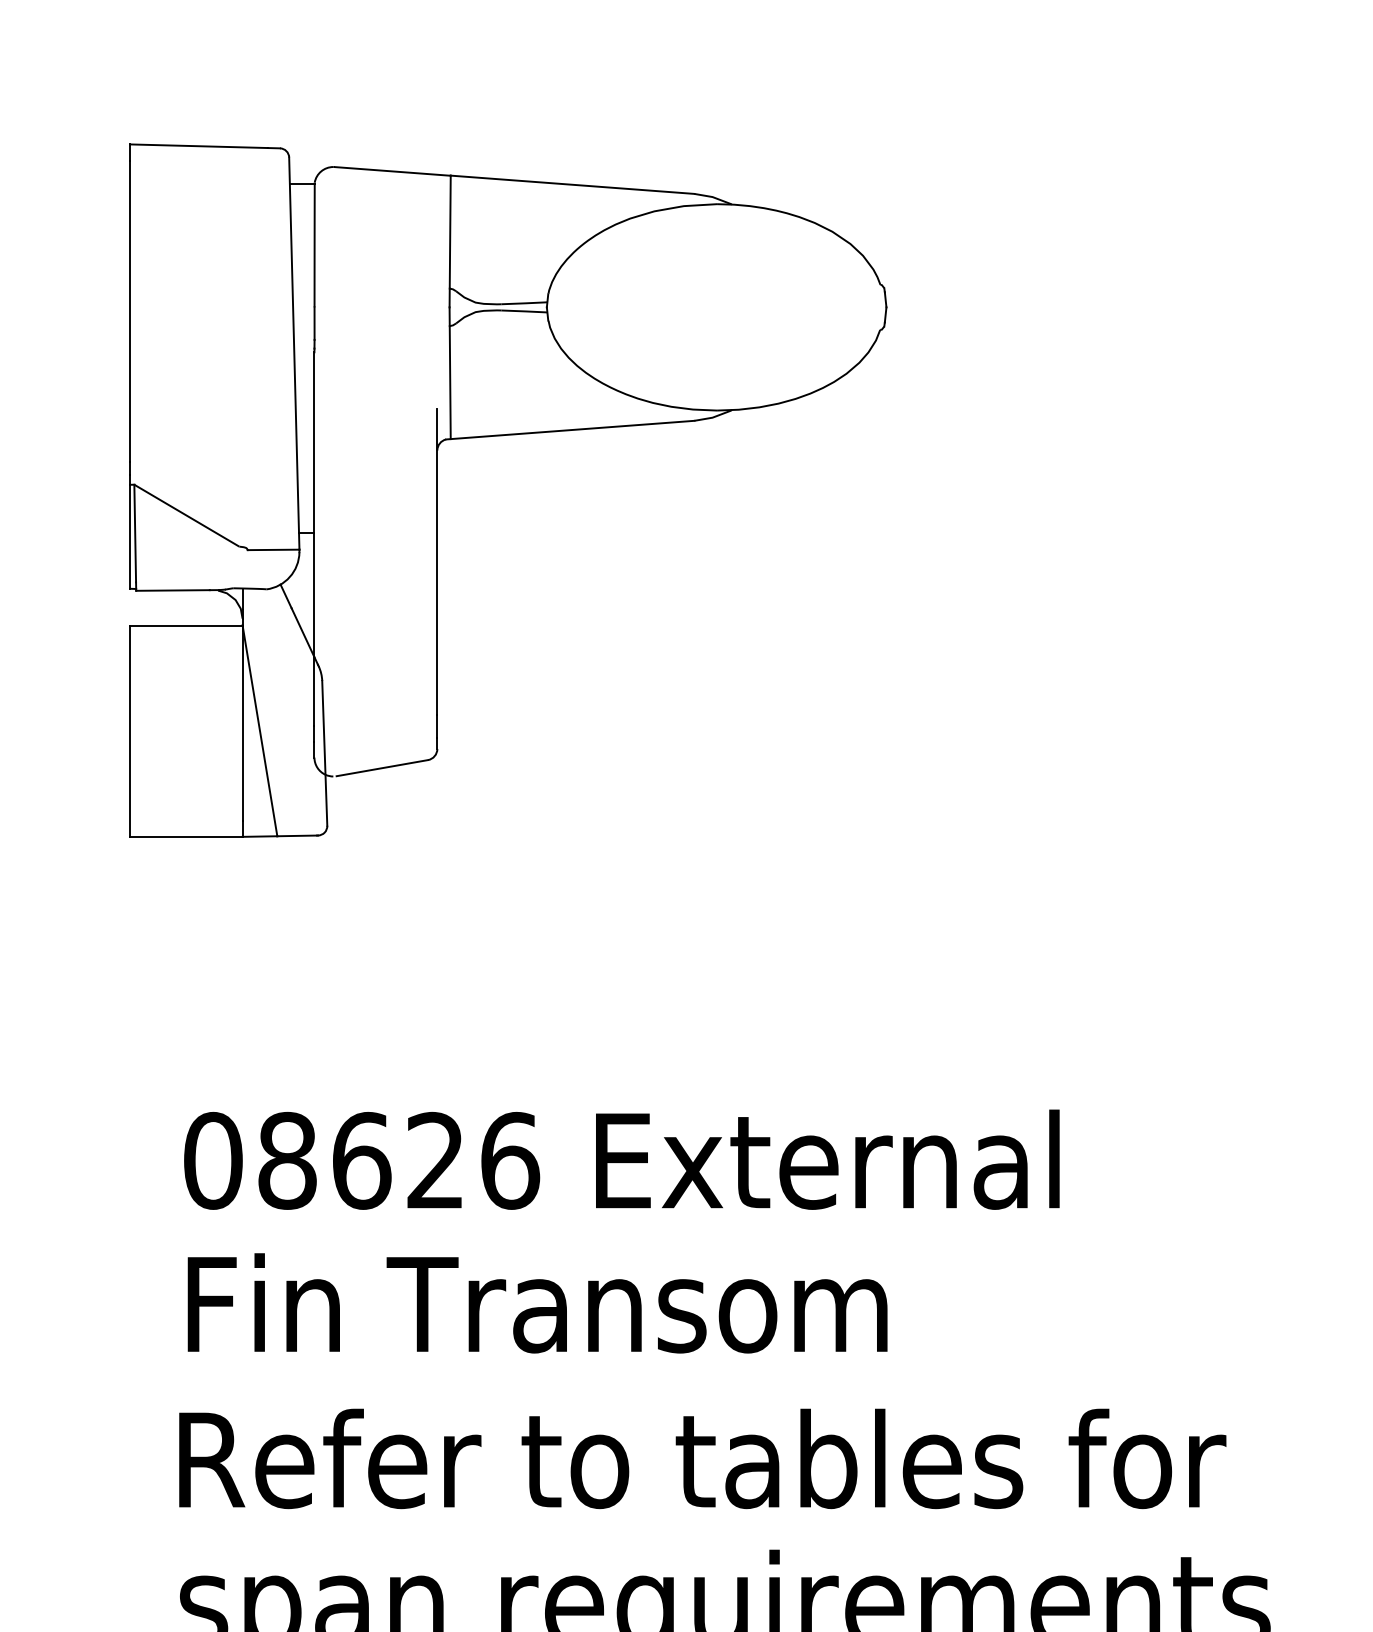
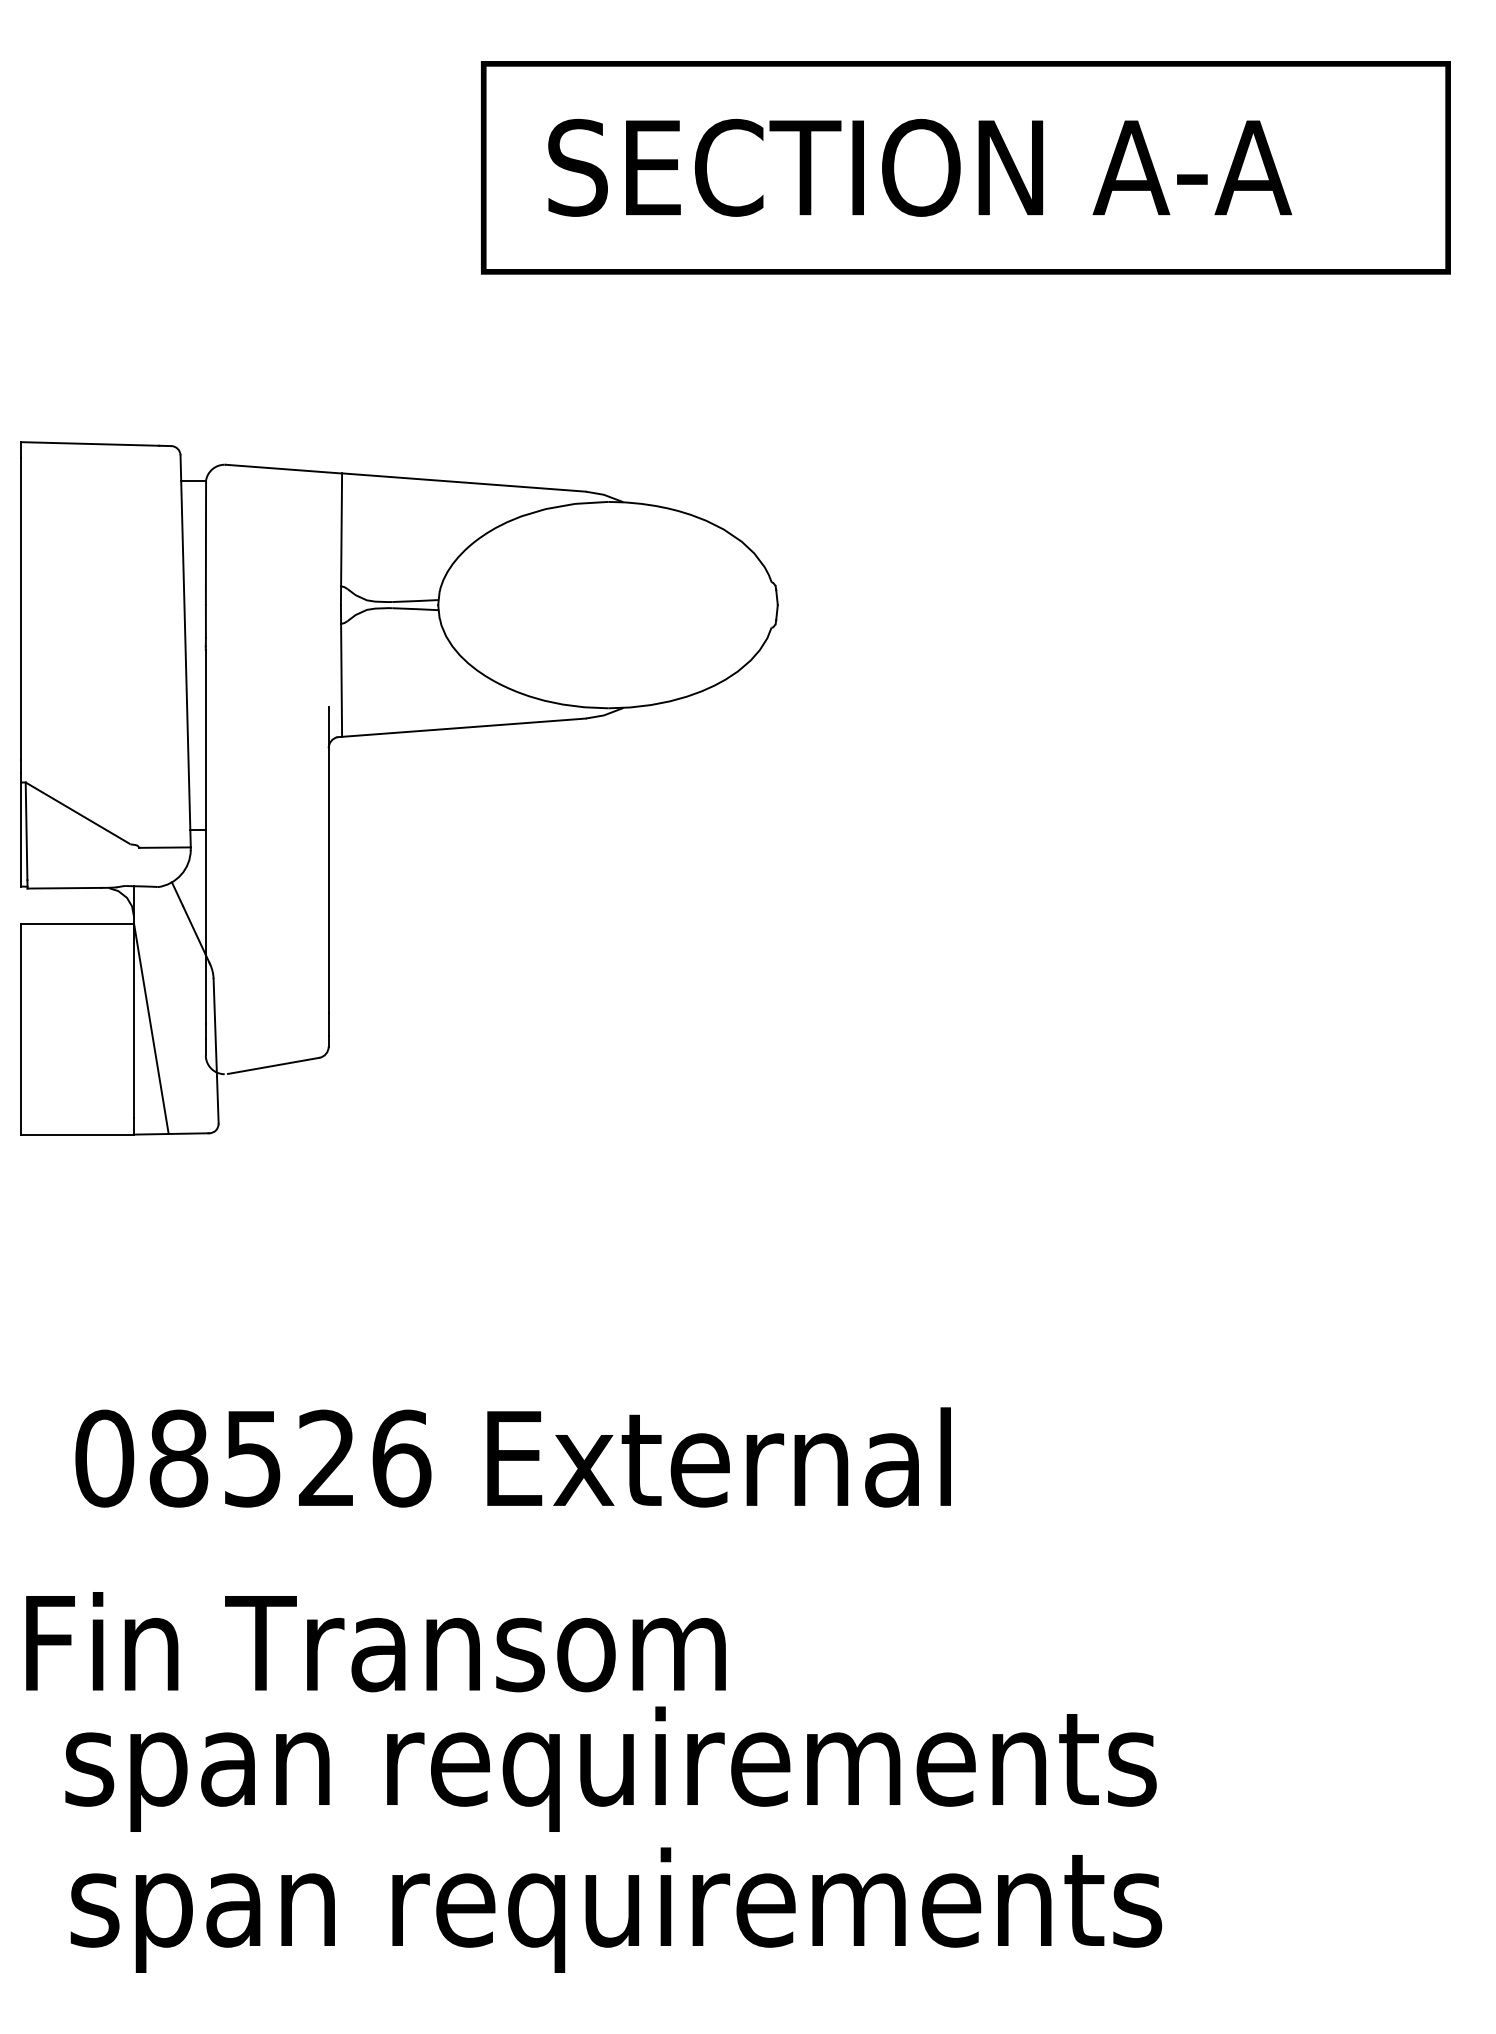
text: (362, 1160) -> (253, 1458), 08626 -> 08526
text: (537, 1303) -> (375, 1642), moved
text: (719, 1470) -> (610, 1768), Refer to tables for -> span requirements

